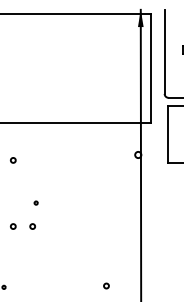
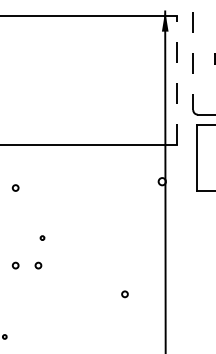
line: (164, 52) -> (193, 61), solid -> dashed
line: (151, 68) -> (177, 80), solid -> dashed
circle: (106, 285) -> (125, 293), moved

